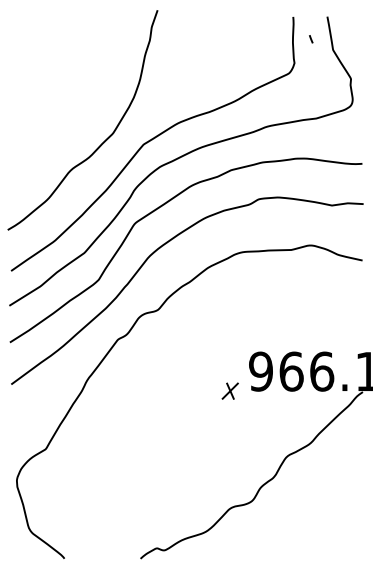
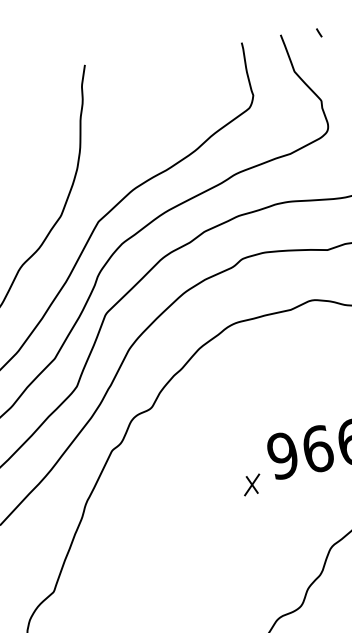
curve: (311, 39) -> (319, 33), moved

